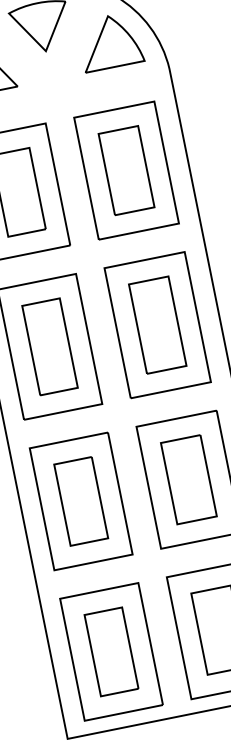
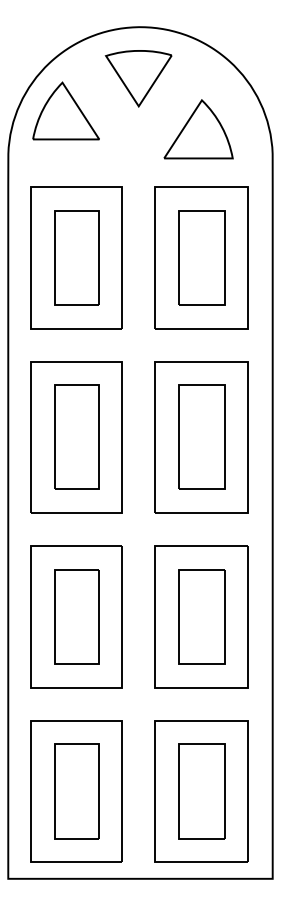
part: (110, 41) -> (198, 129), moved

